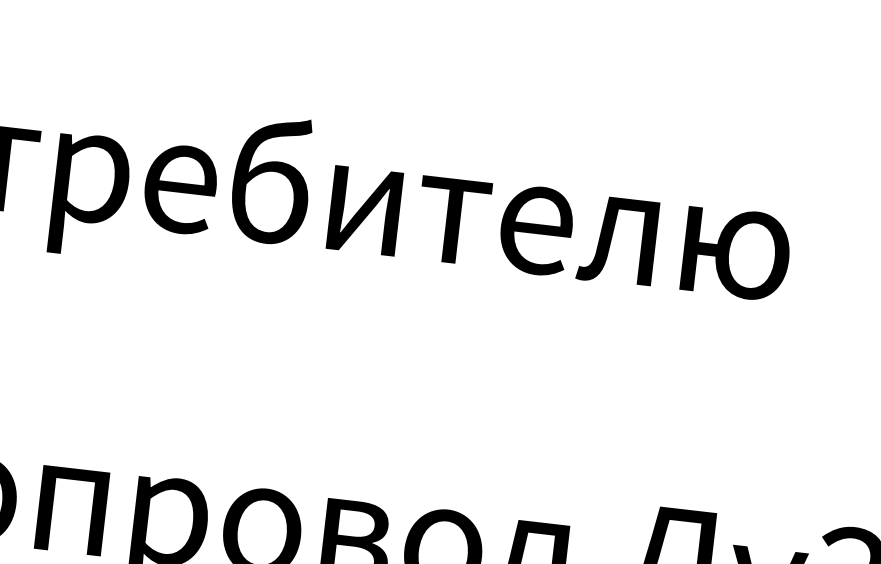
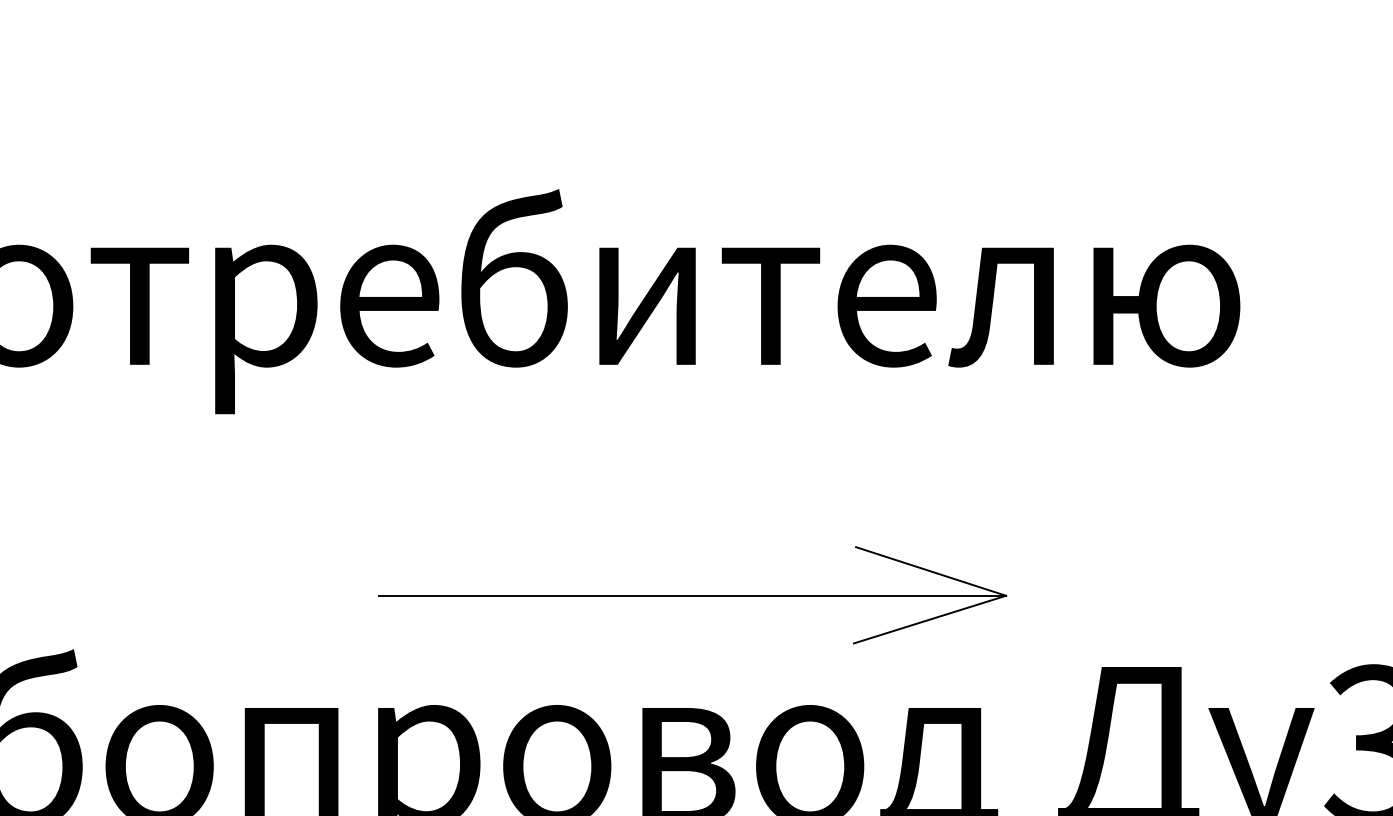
part: (373, 421) -> (692, 595), added

